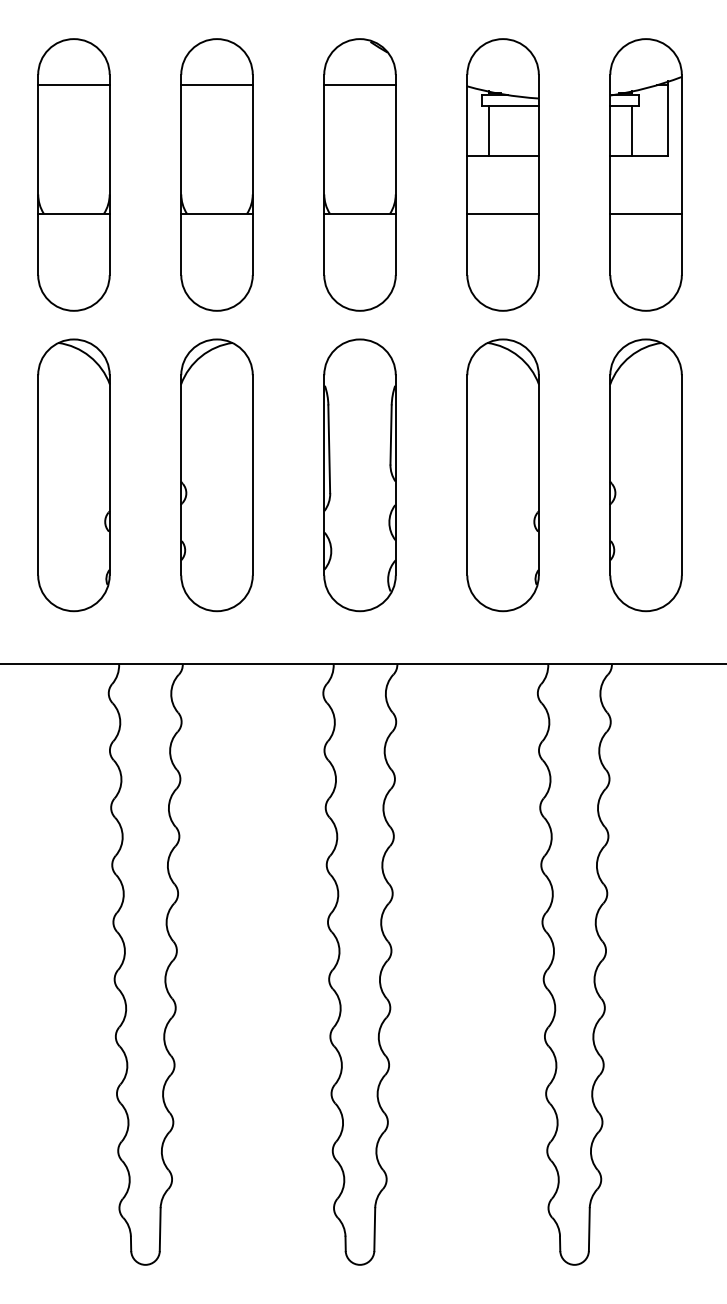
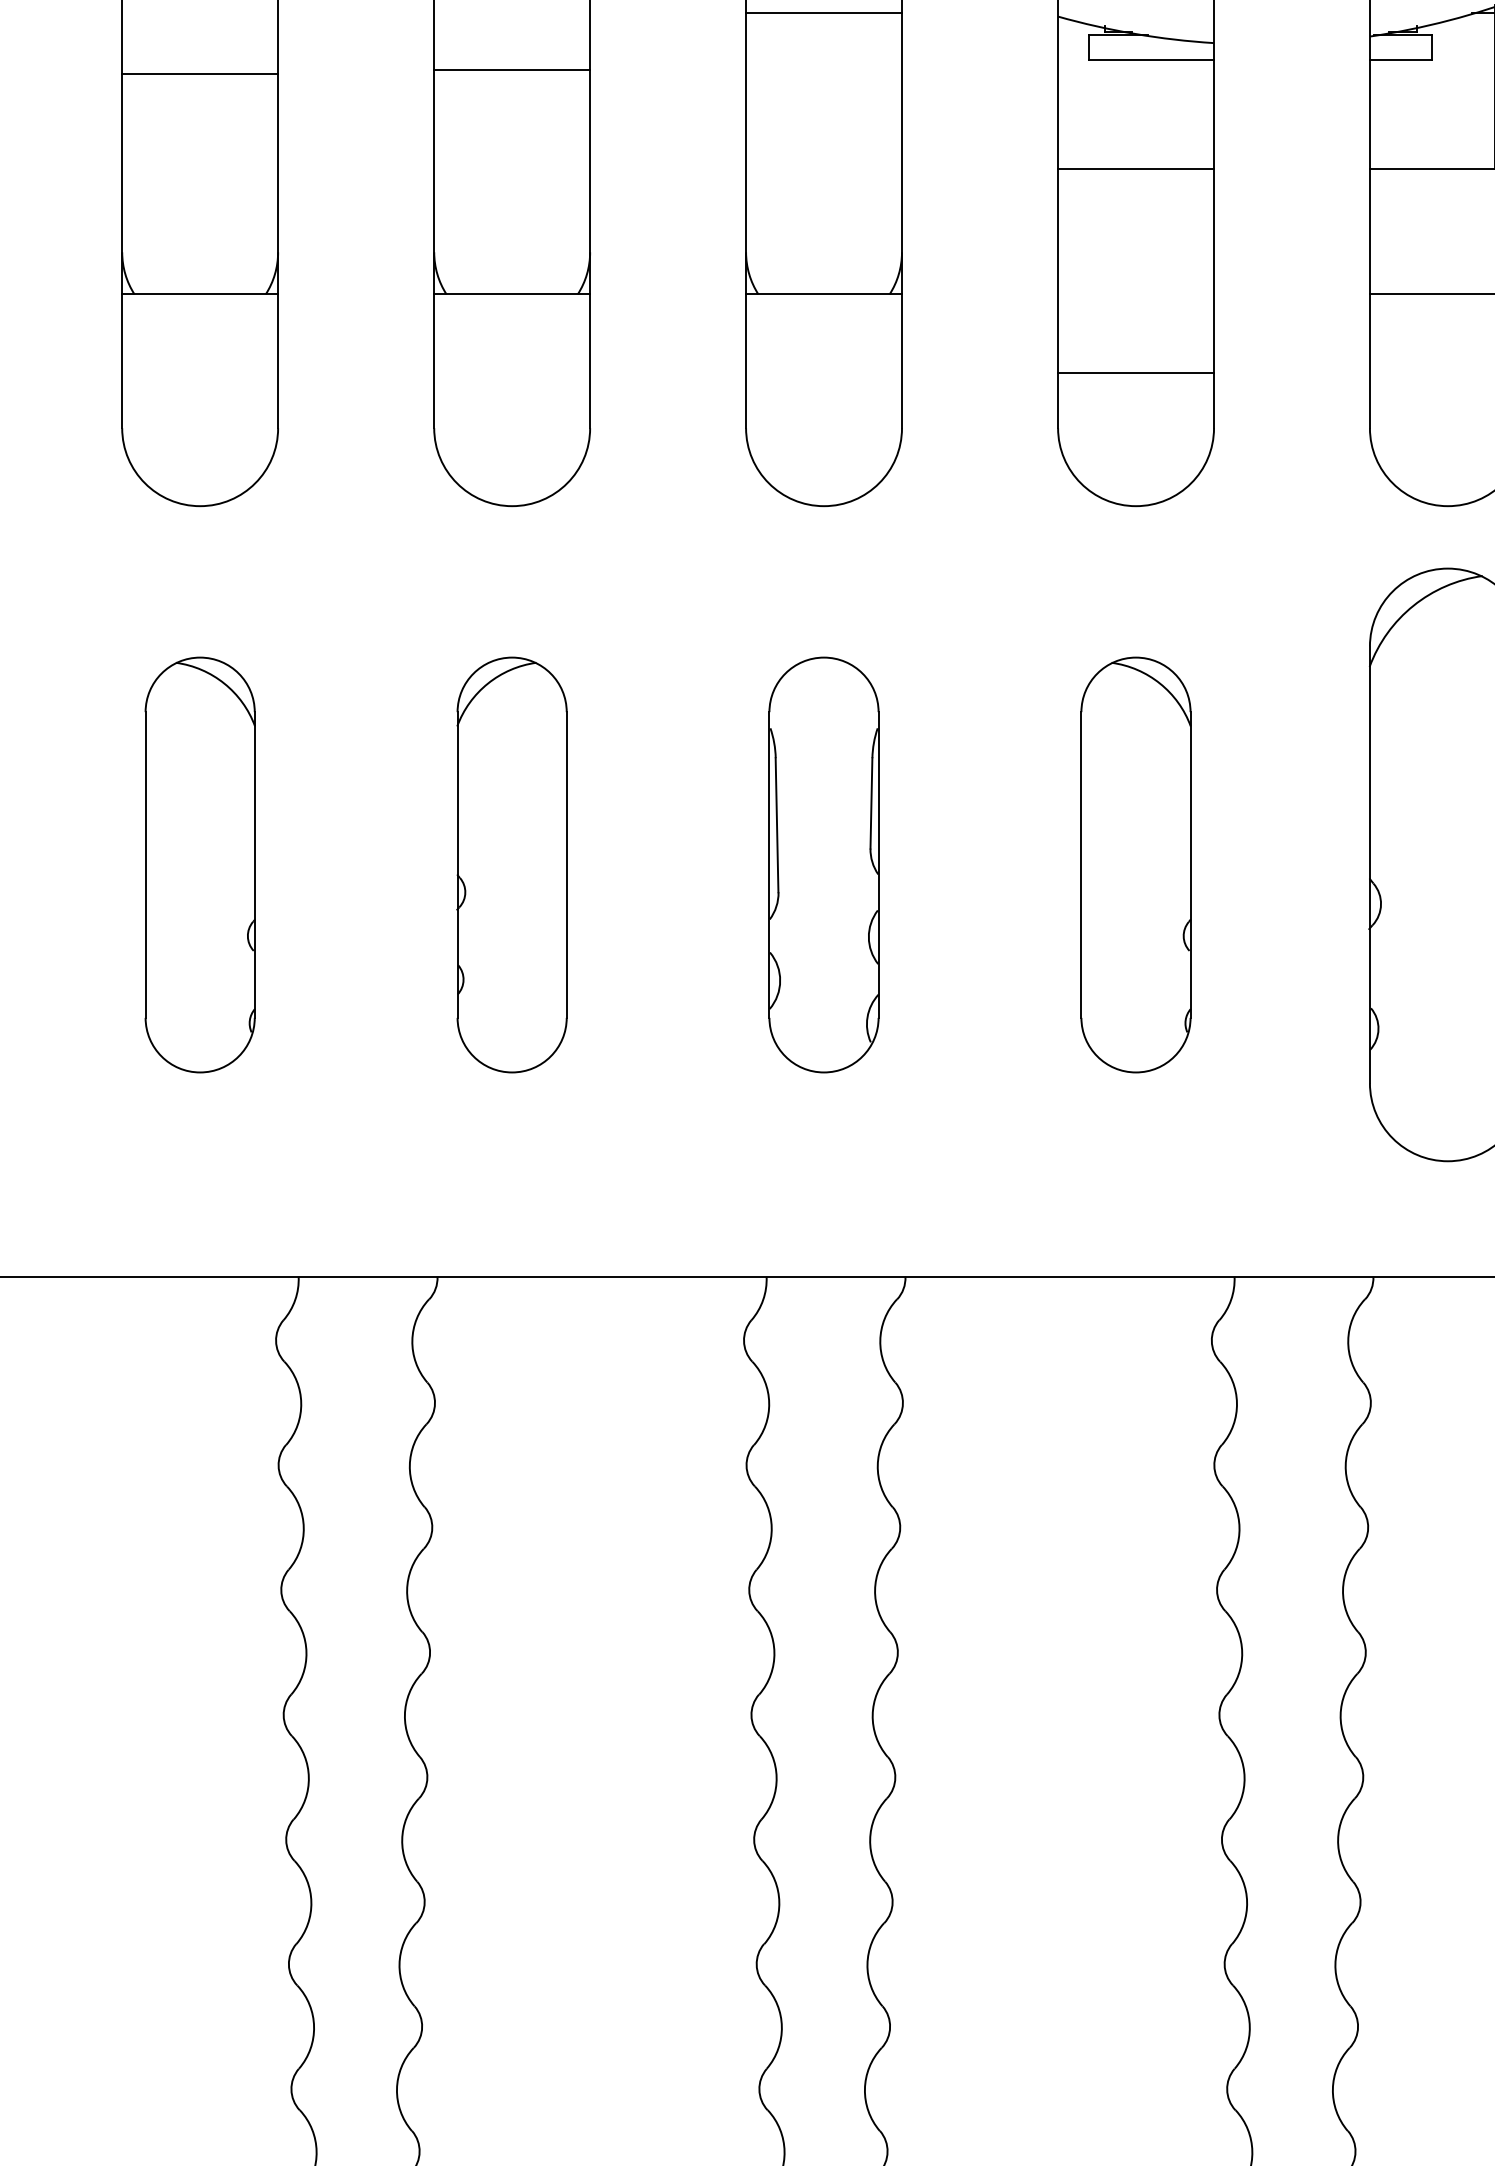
line: (73, 84) -> (199, 73), moved
line: (216, 84) -> (511, 69), moved
line: (488, 131) -> (1104, 115), removed
line: (631, 131) -> (1416, 115), removed
line: (502, 213) -> (1134, 372), moved
part: (73, 475) -> (199, 865), size x0.7
part: (216, 475) -> (511, 865), size x0.7
part: (359, 475) -> (822, 865), size x0.7
part: (502, 475) -> (1134, 865), size x0.7

